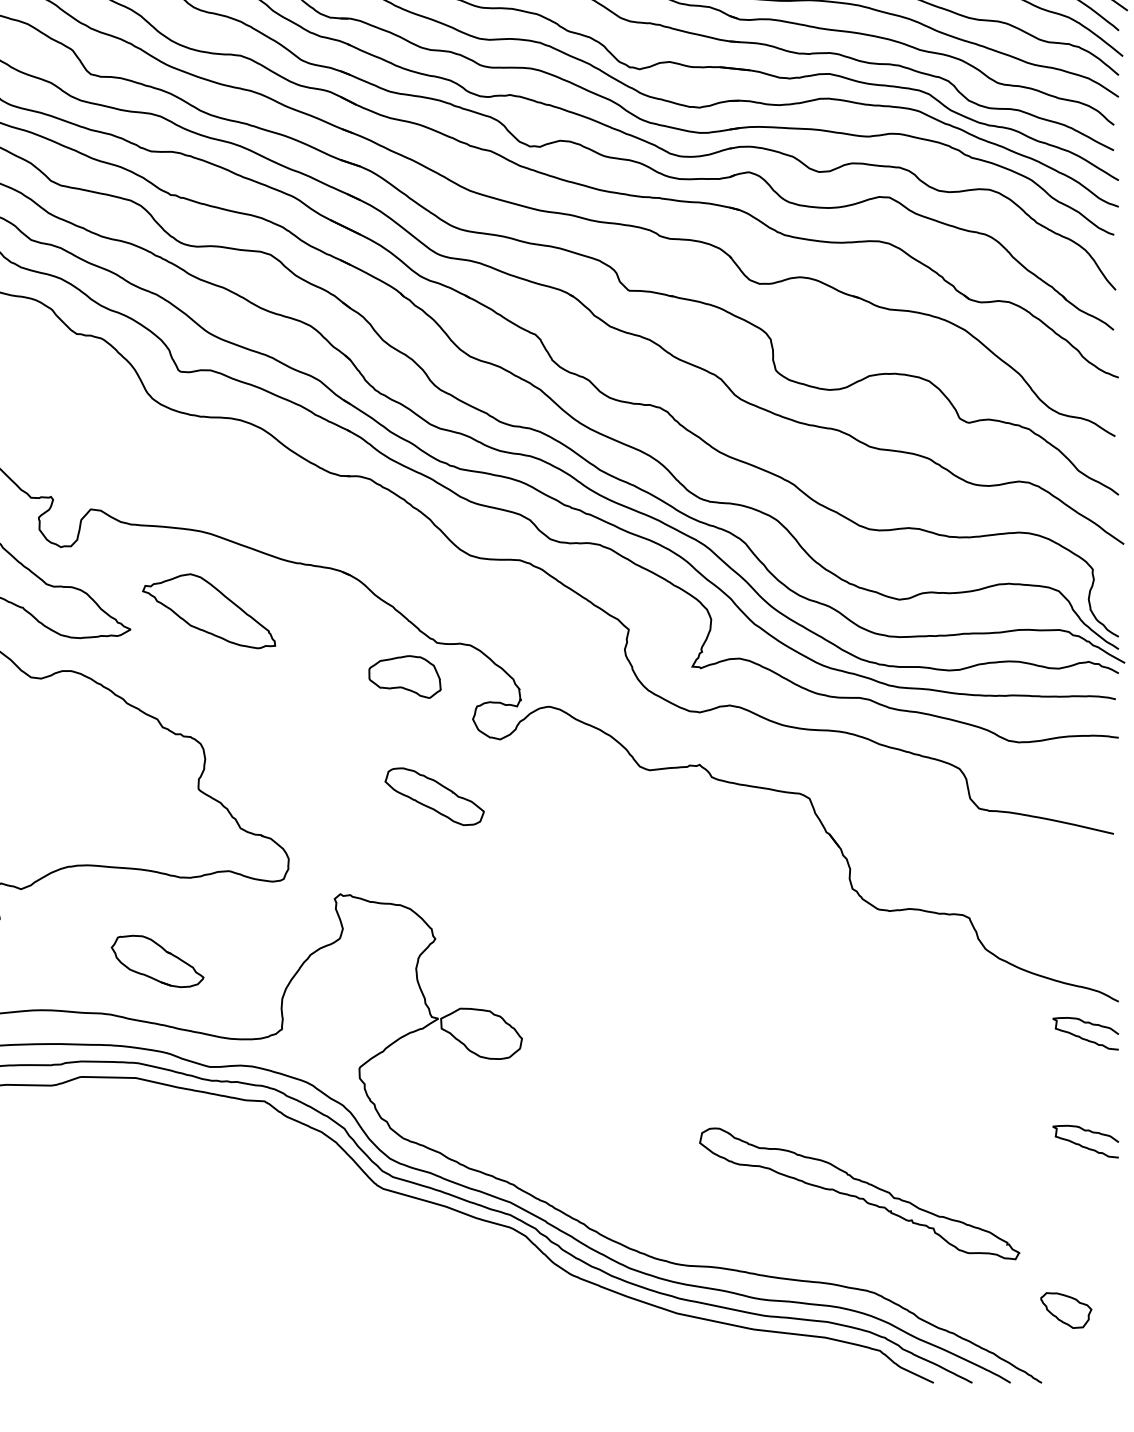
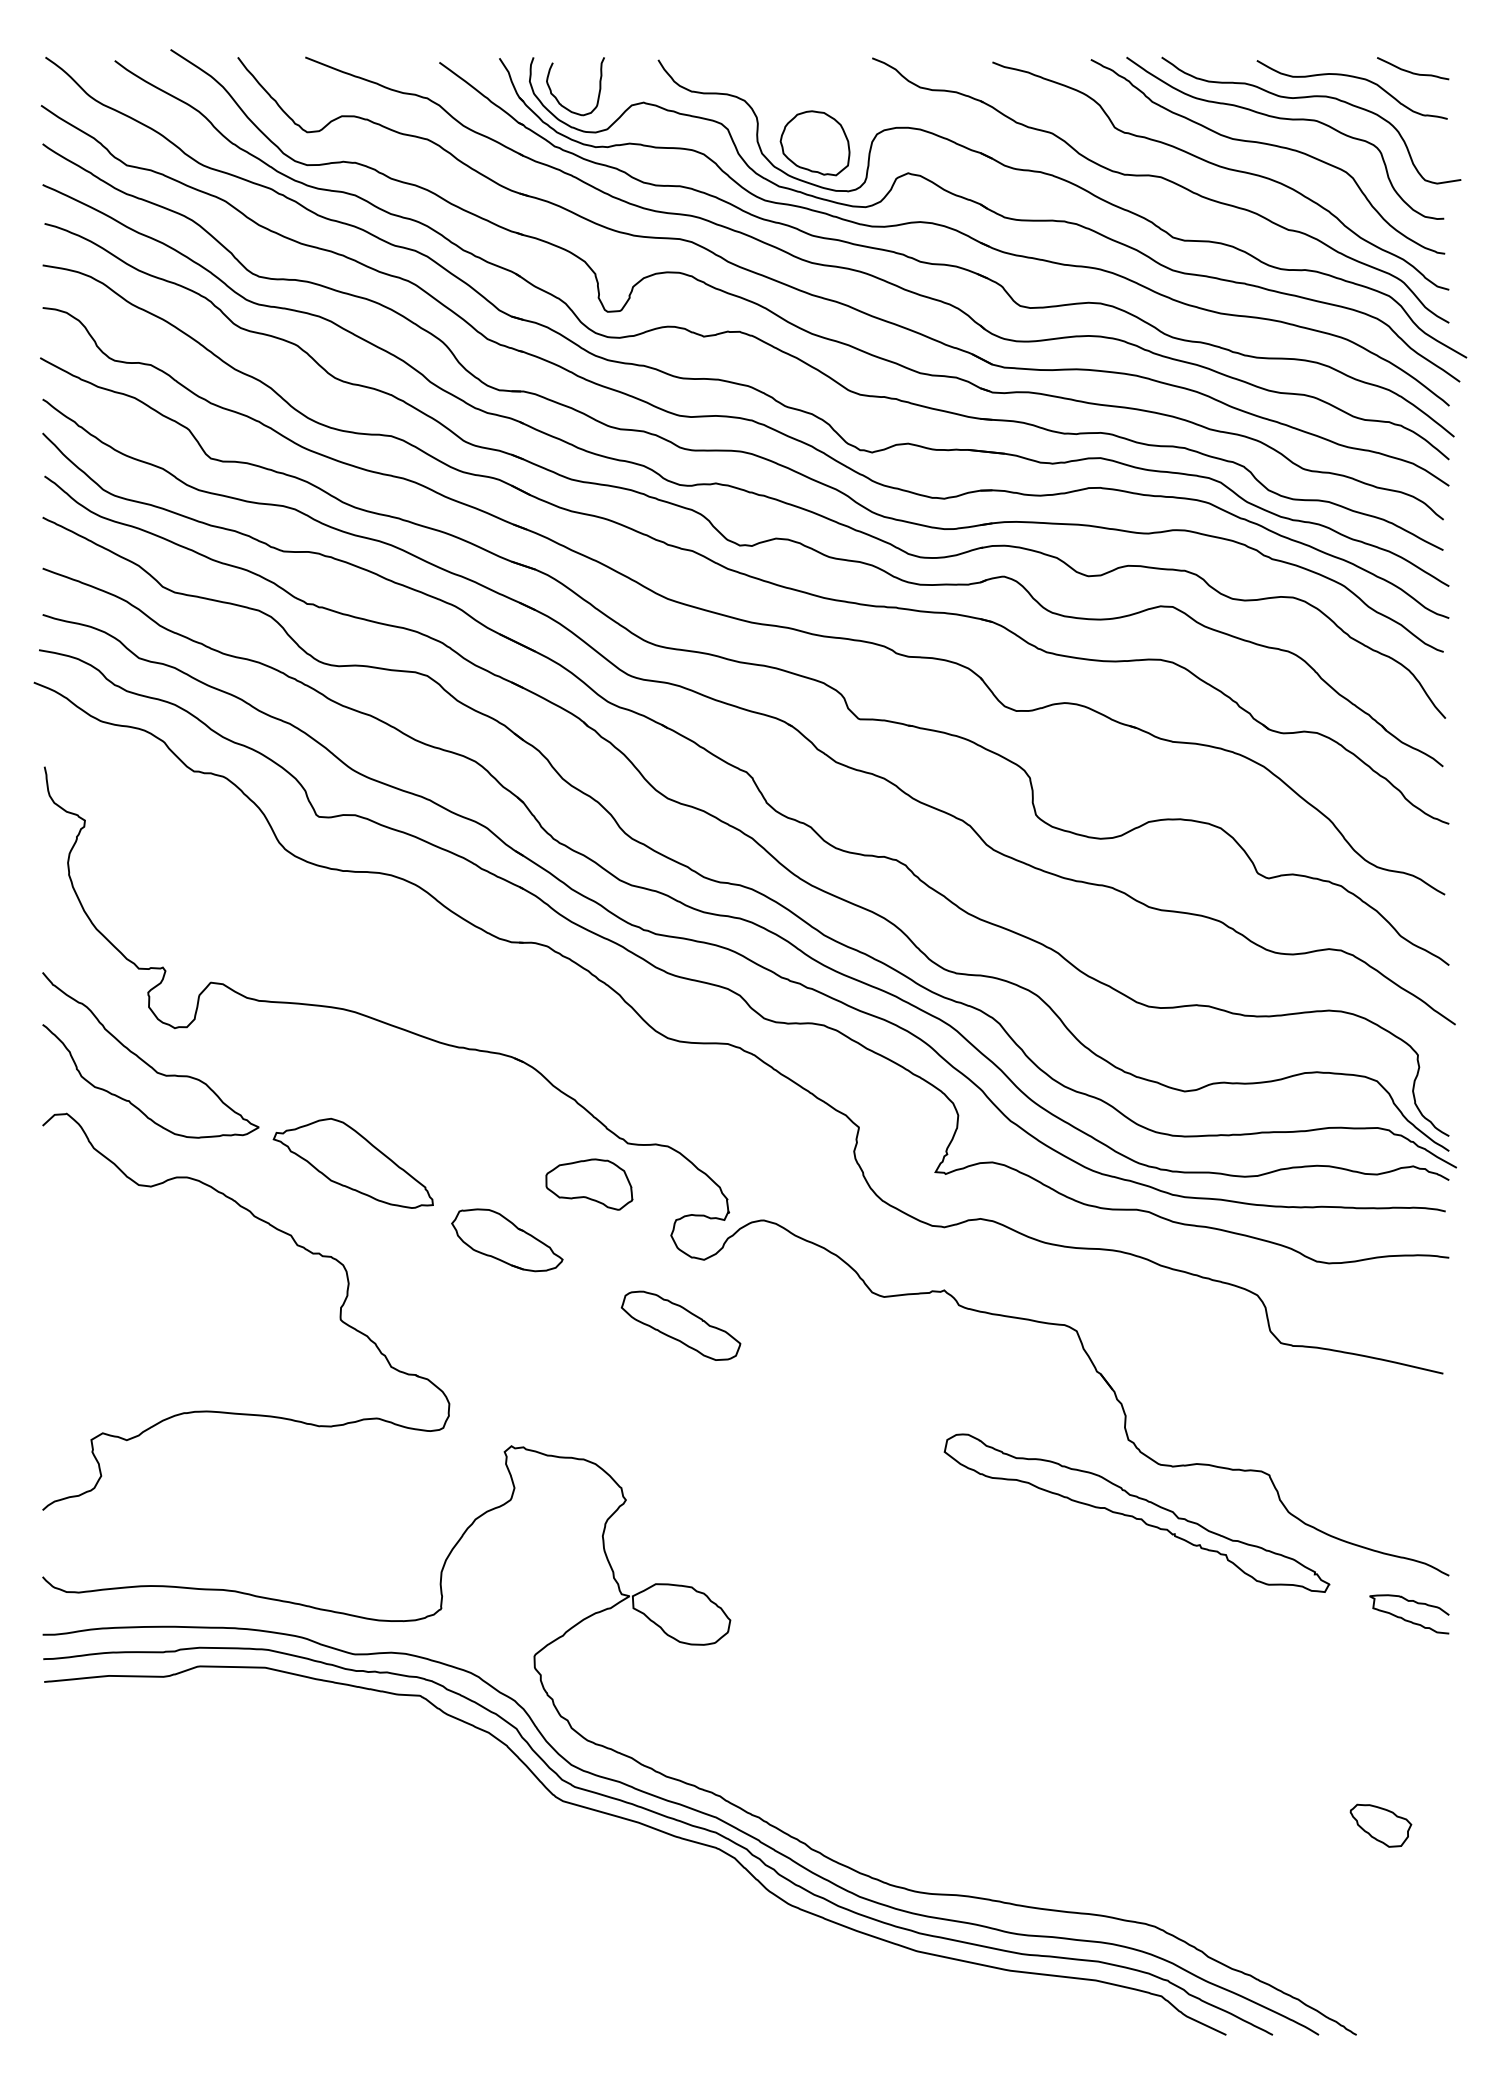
part: (208, 611) -> (352, 1163), moved
part: (434, 796) -> (680, 1325), moved
part: (157, 961) -> (507, 1240), moved
curve: (1083, 1145) -> (1406, 1749), removed
part: (859, 1193) -> (1136, 1512), moved
part: (1065, 1310) -> (1380, 1825), moved

